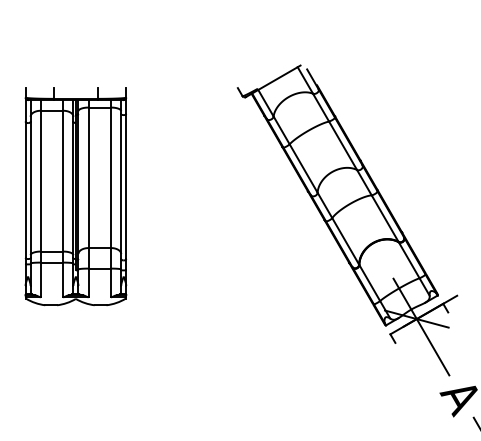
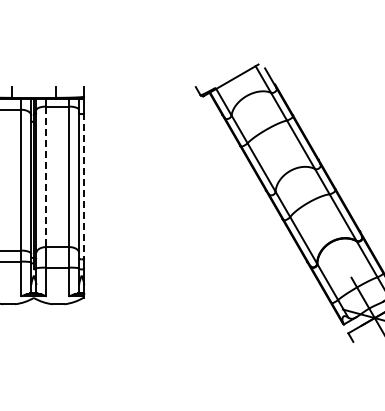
line: (88, 178) -> (46, 177), solid -> dashed
line: (126, 187) -> (84, 186), solid -> dashed

